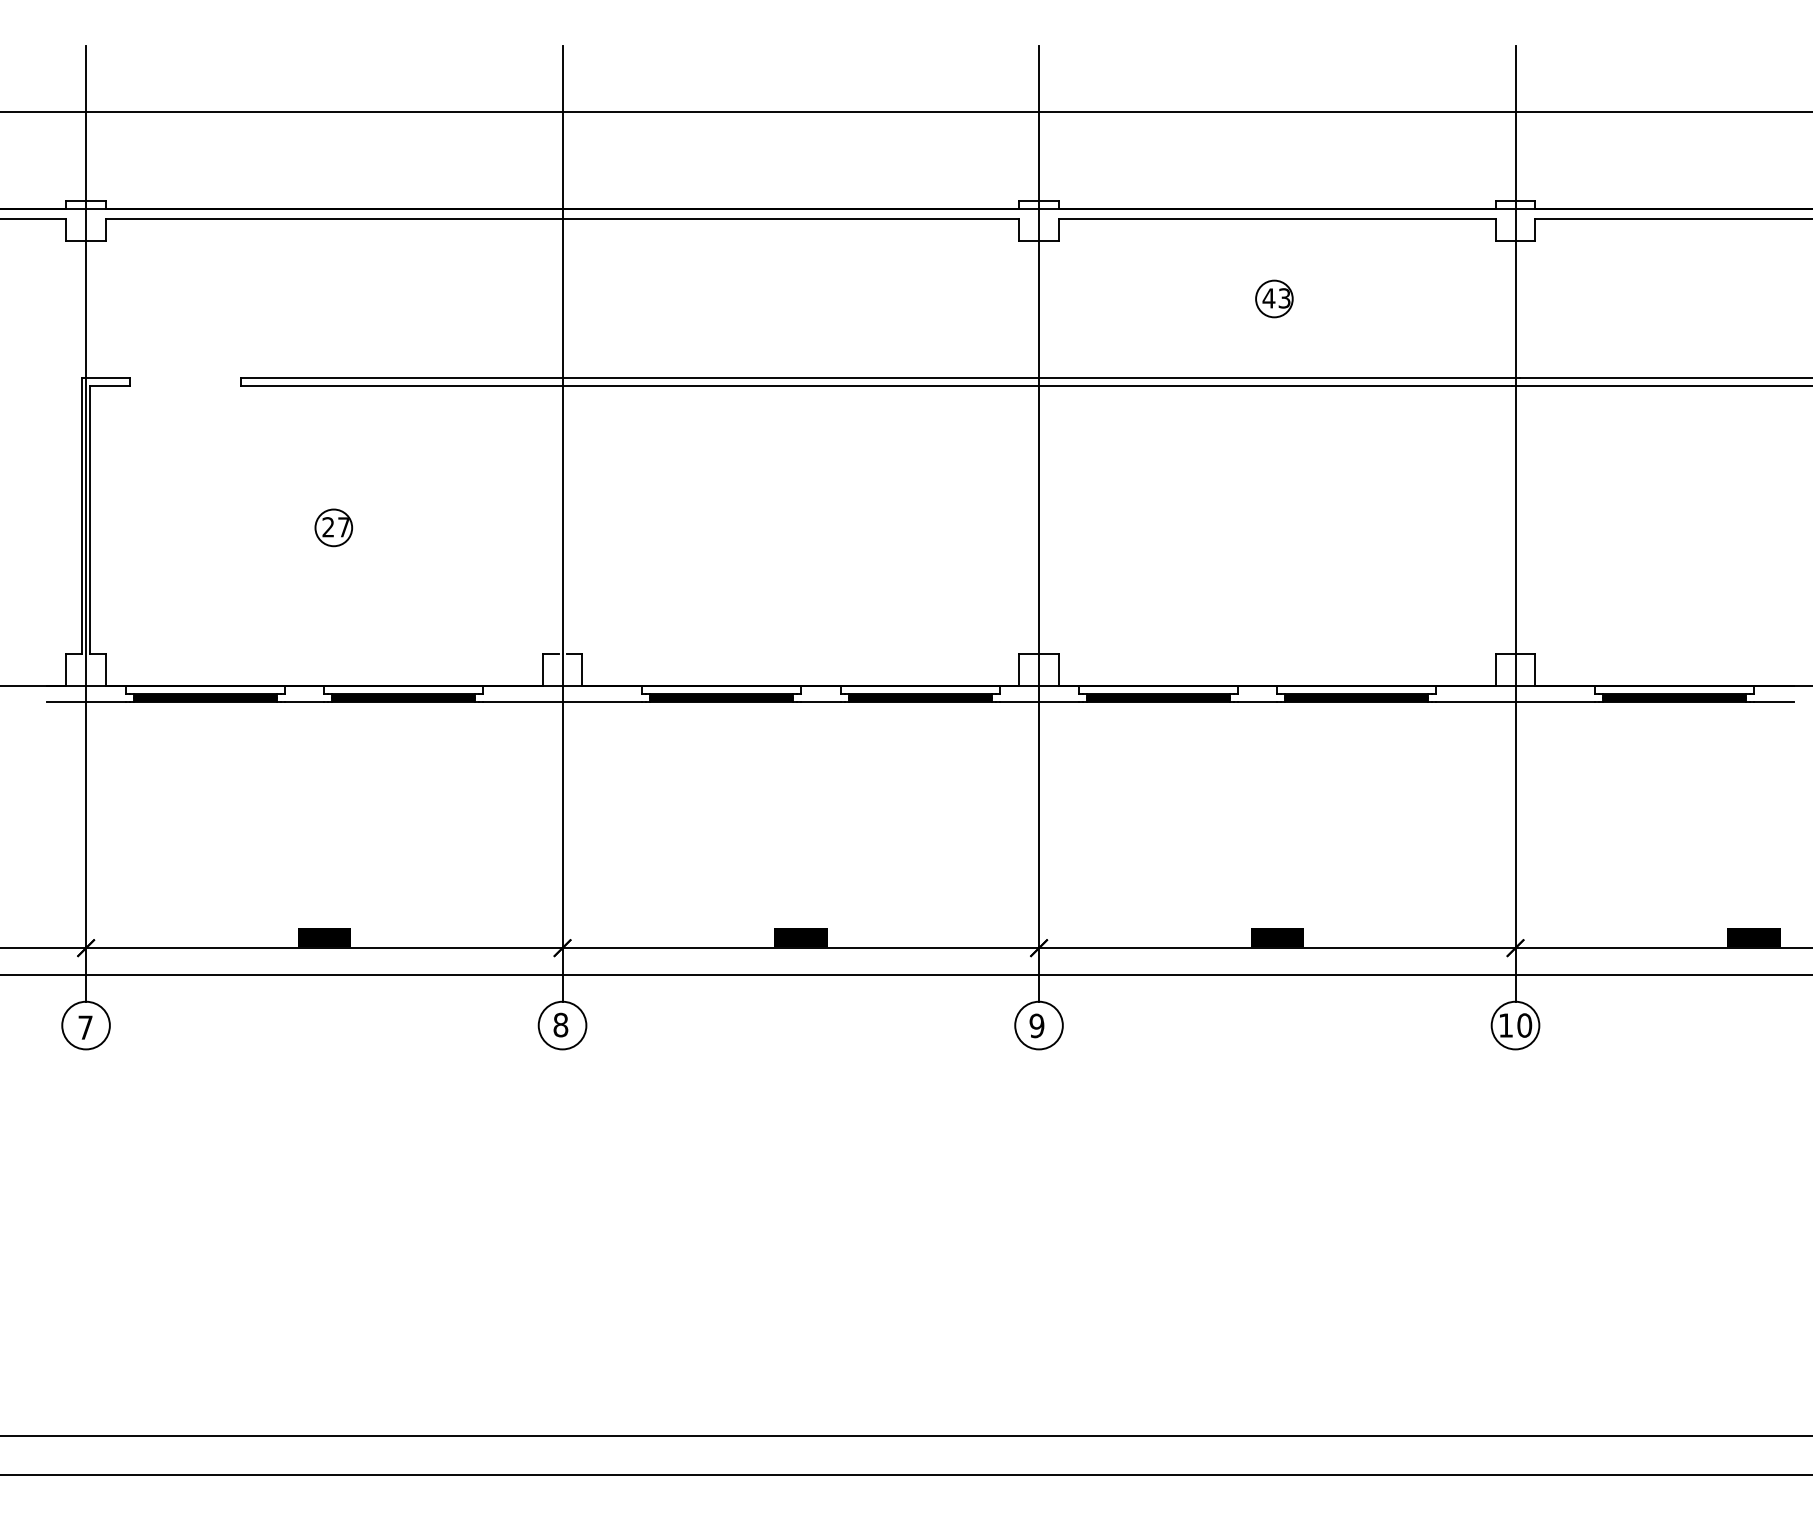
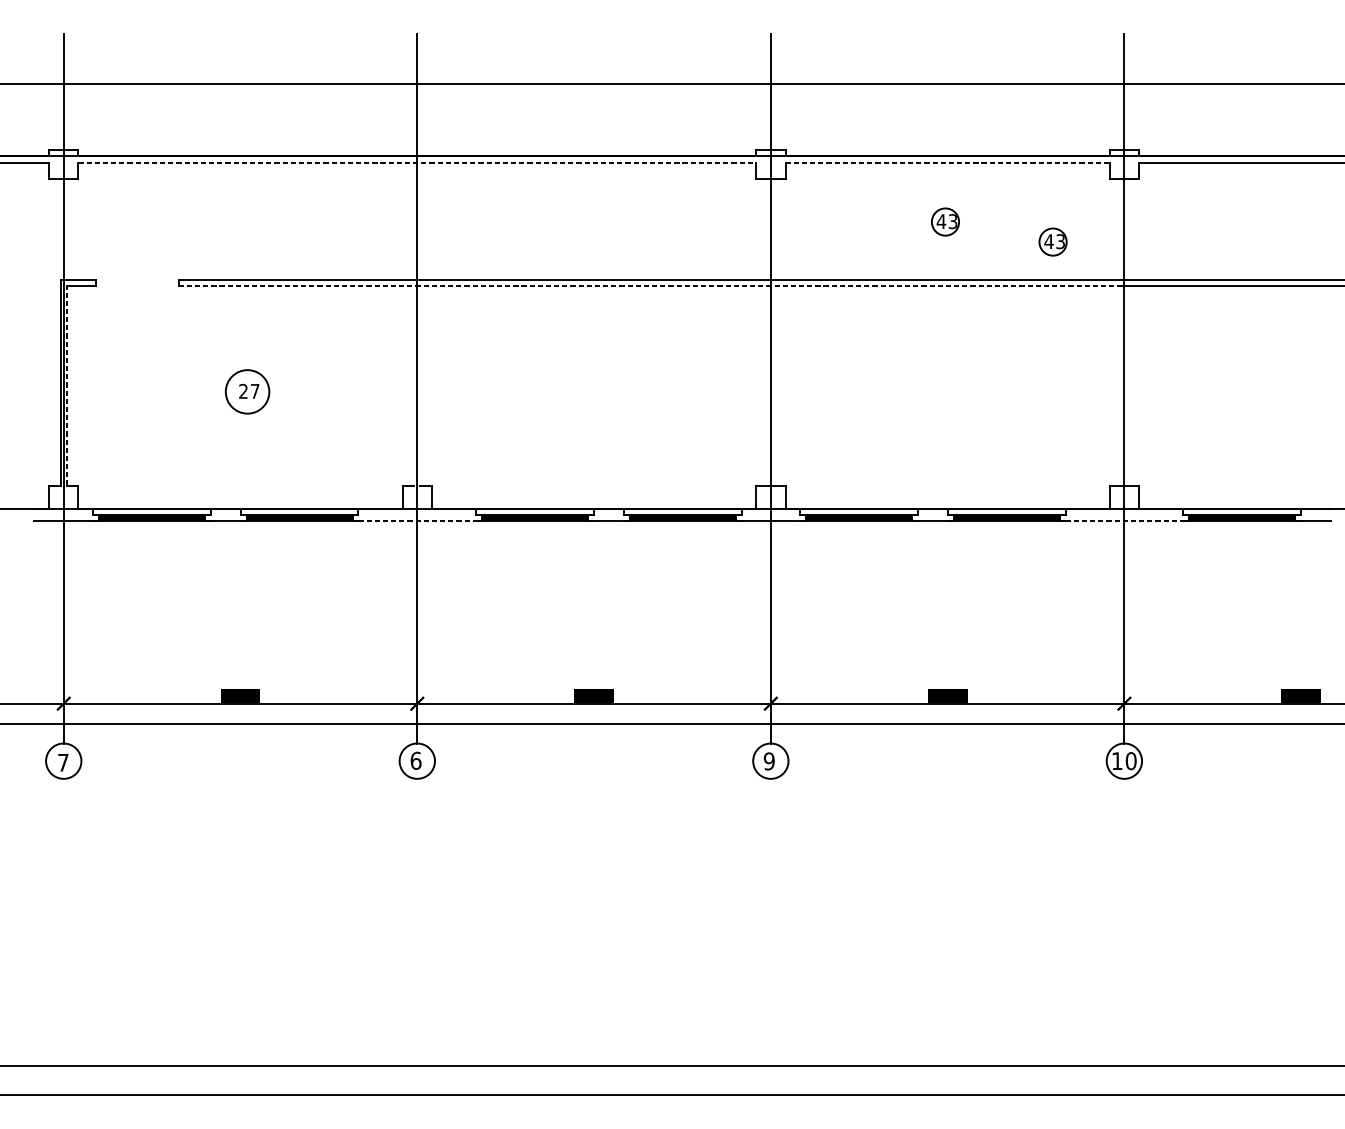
line: (562, 218) -> (417, 162), solid -> dashed
line: (1277, 218) -> (947, 162), solid -> dashed
part: (1419, 325) -> (1053, 241), added
line: (876, 385) -> (650, 286), solid -> dashed
line: (90, 519) -> (67, 385), solid -> dashed
circle: (333, 527) -> (247, 391), size x1.6
line: (563, 701) -> (417, 520), solid -> dashed
line: (1516, 701) -> (1125, 520), solid -> dashed
text: (560, 1024) -> (415, 760), 8 -> 6

